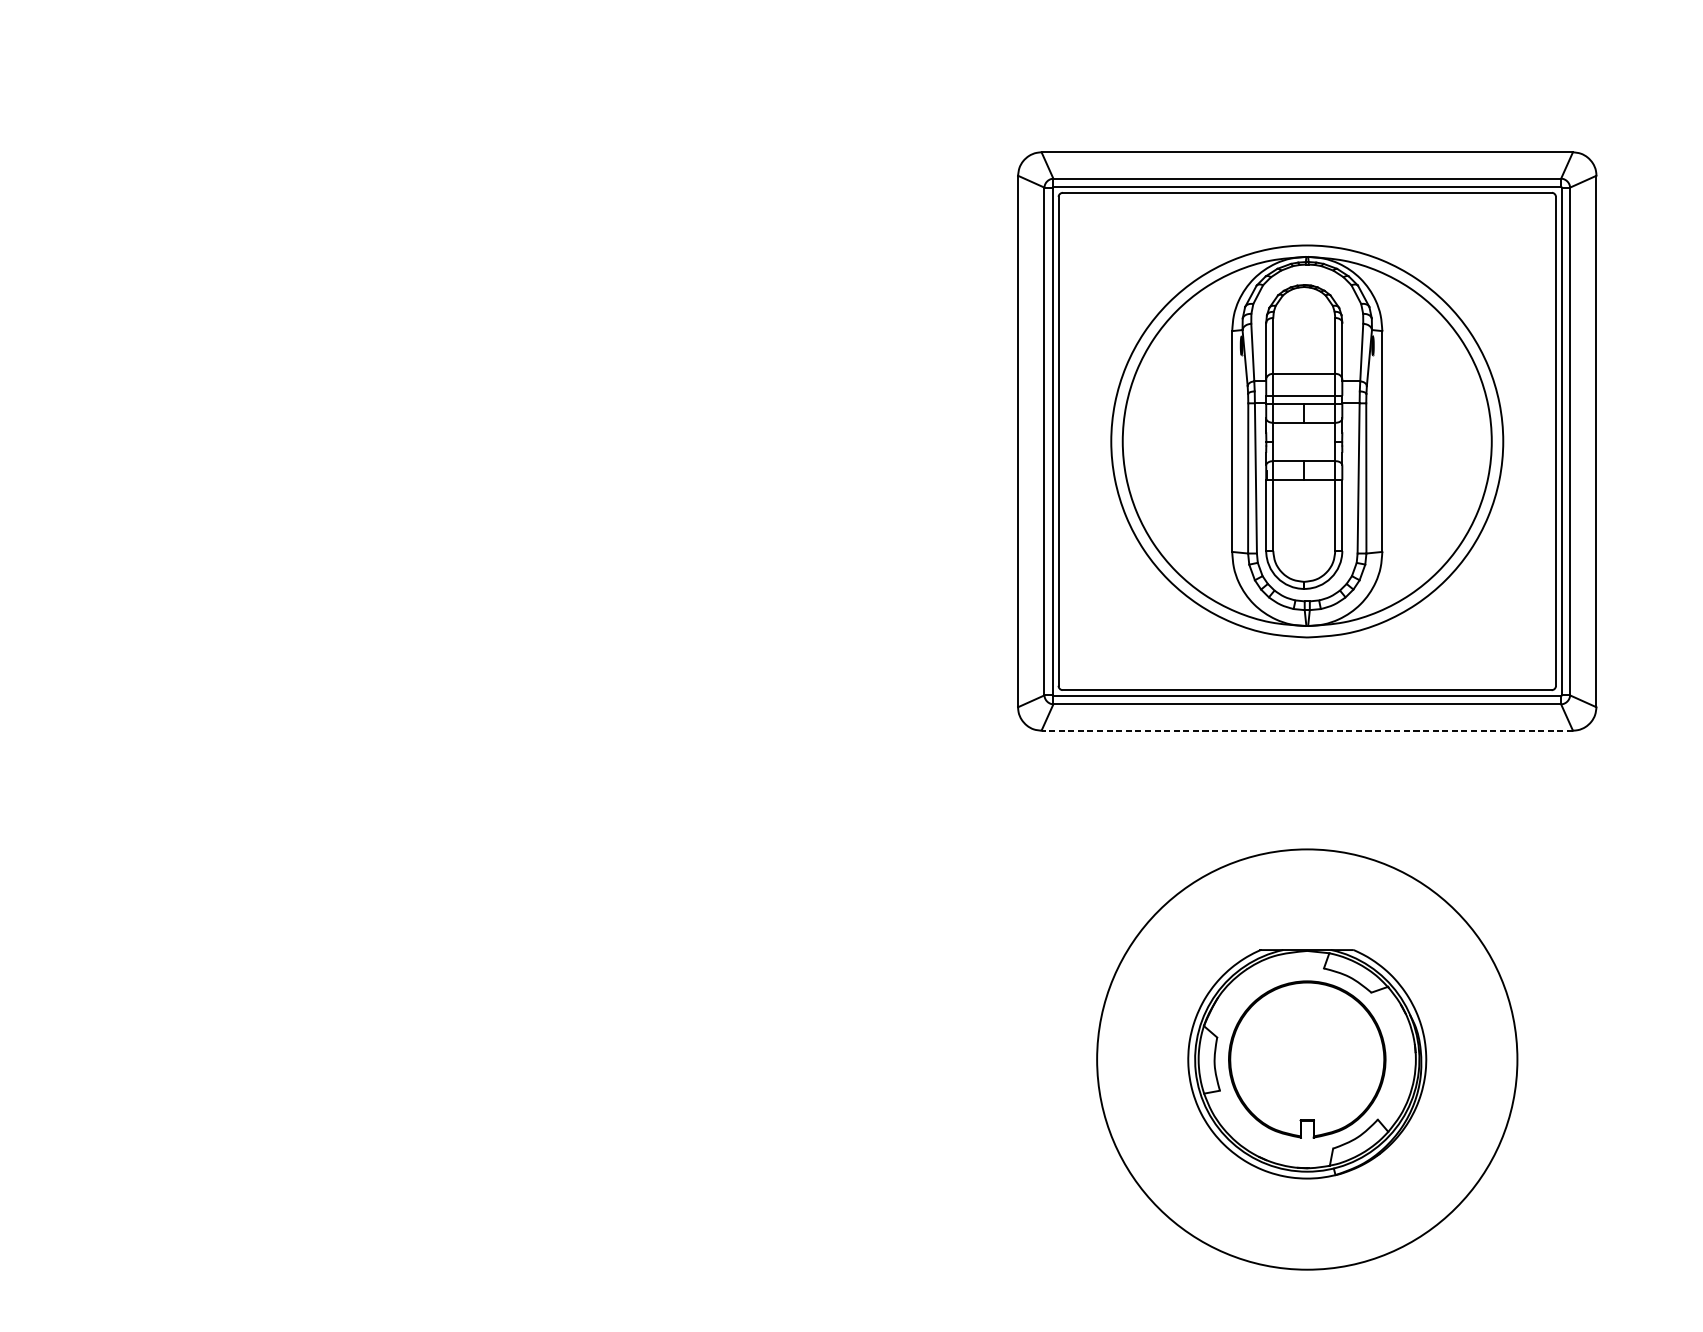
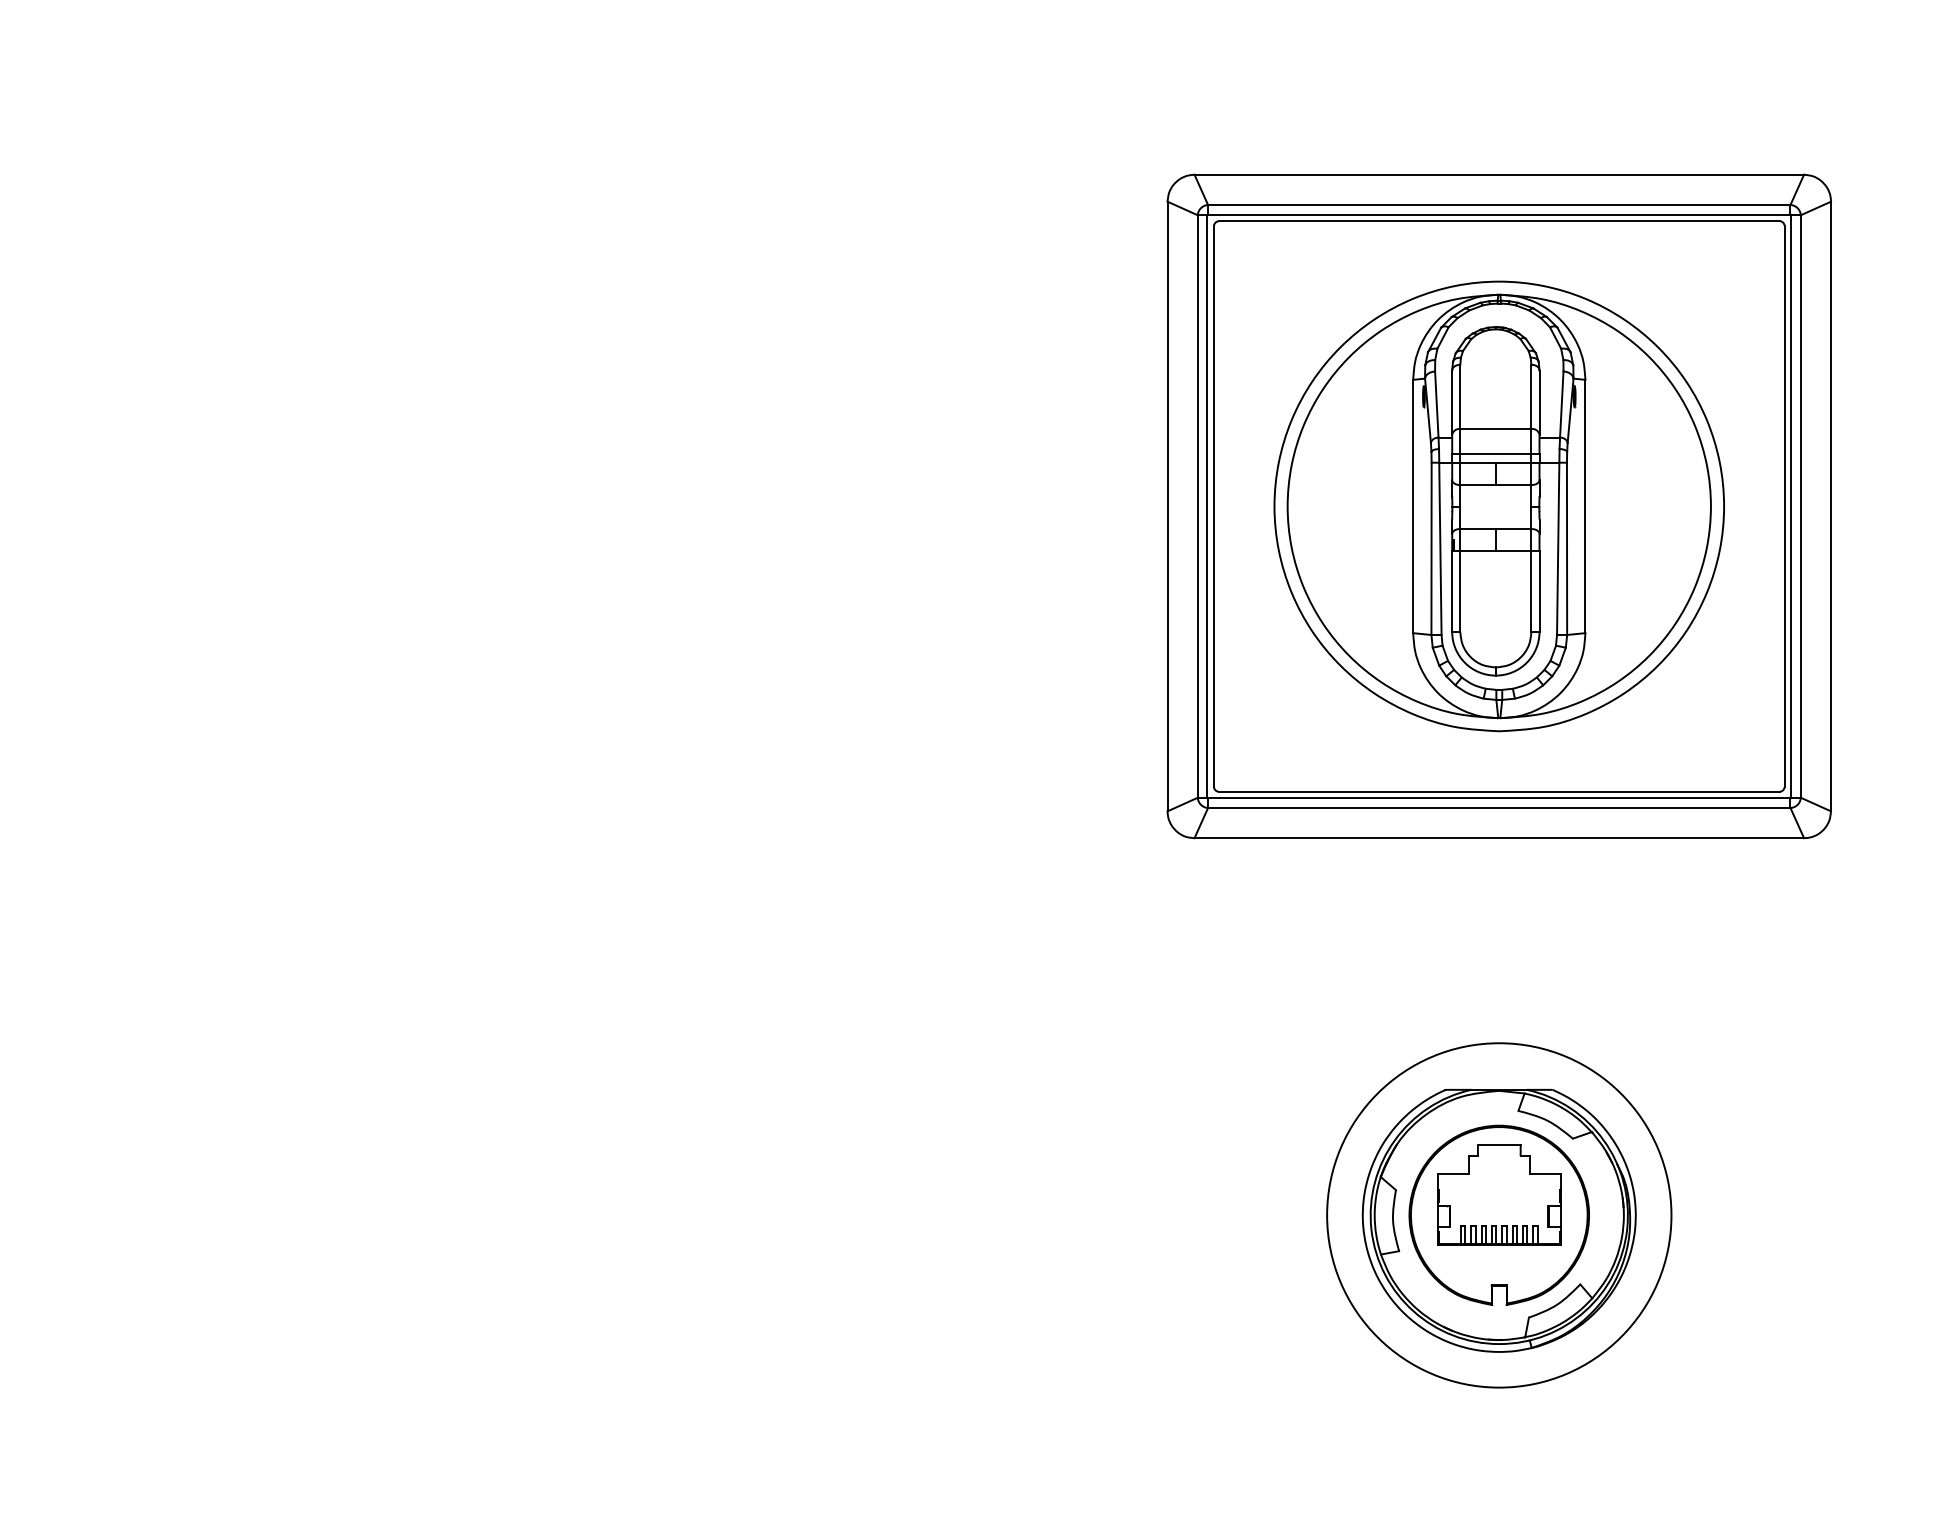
line: (1307, 730) -> (1499, 838), dashed -> solid
part: (1307, 1041) -> (1499, 1194), added
circle: (1307, 1059) -> (1499, 1215), size x0.71

